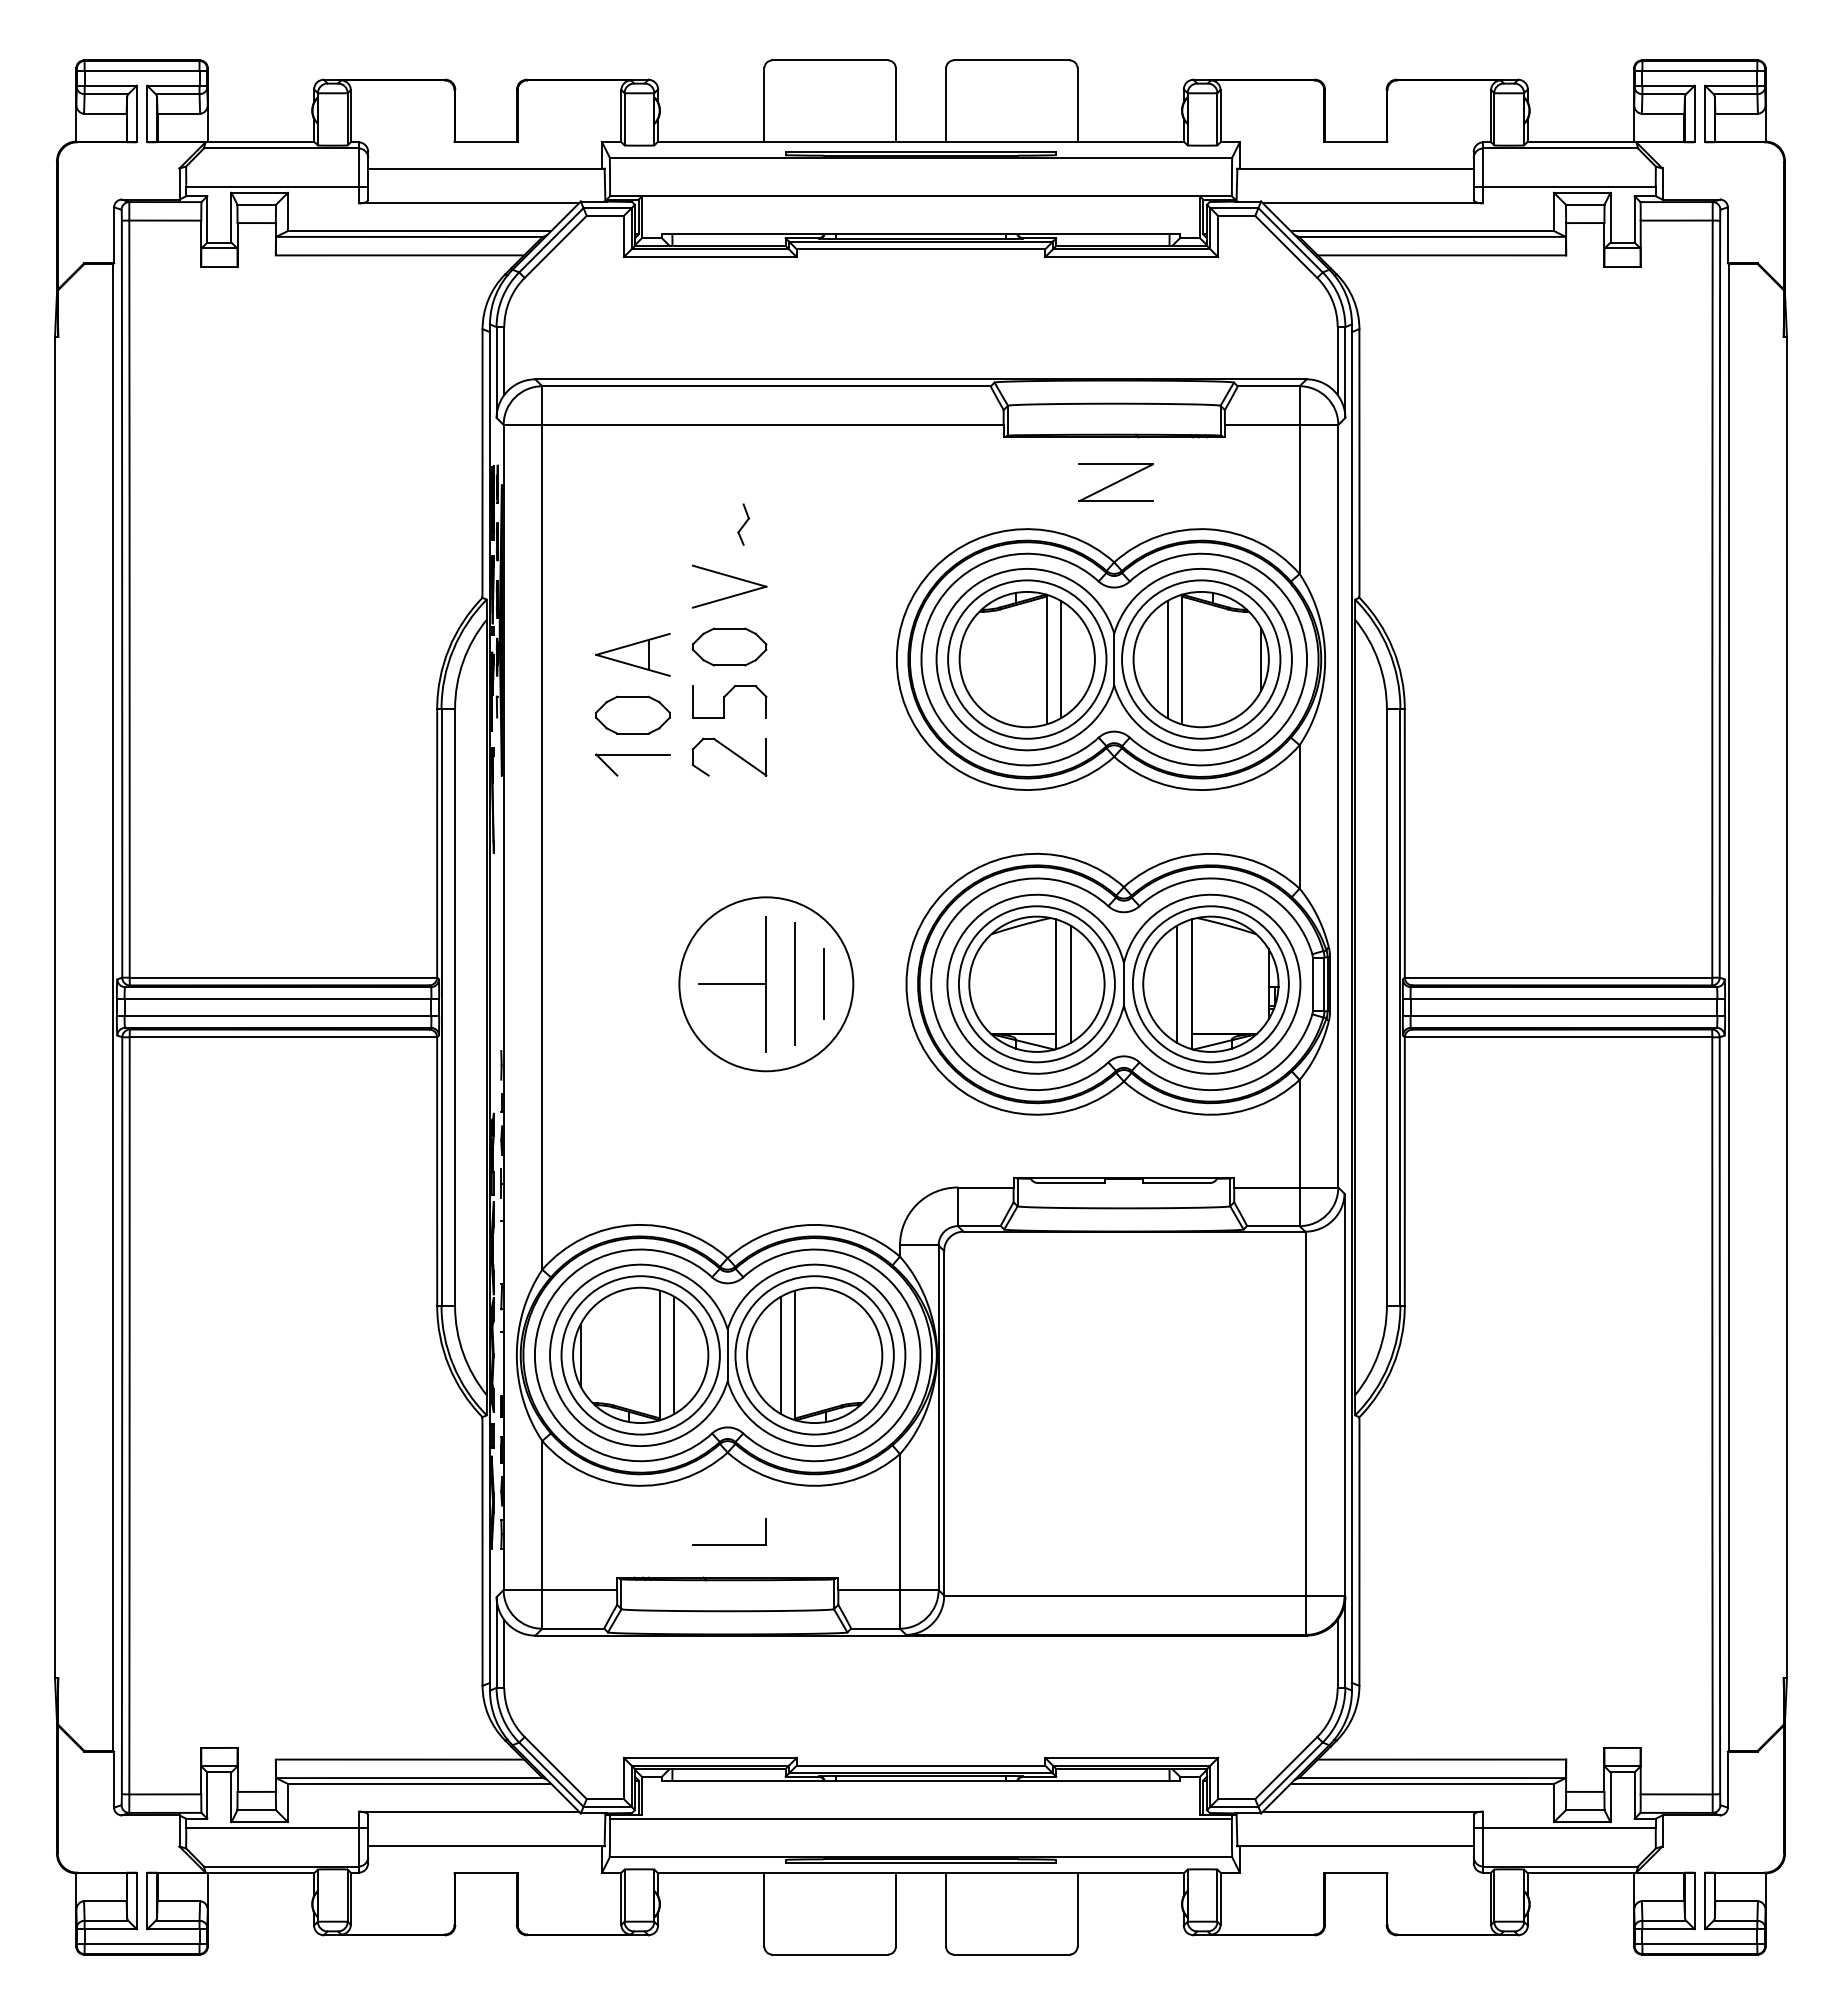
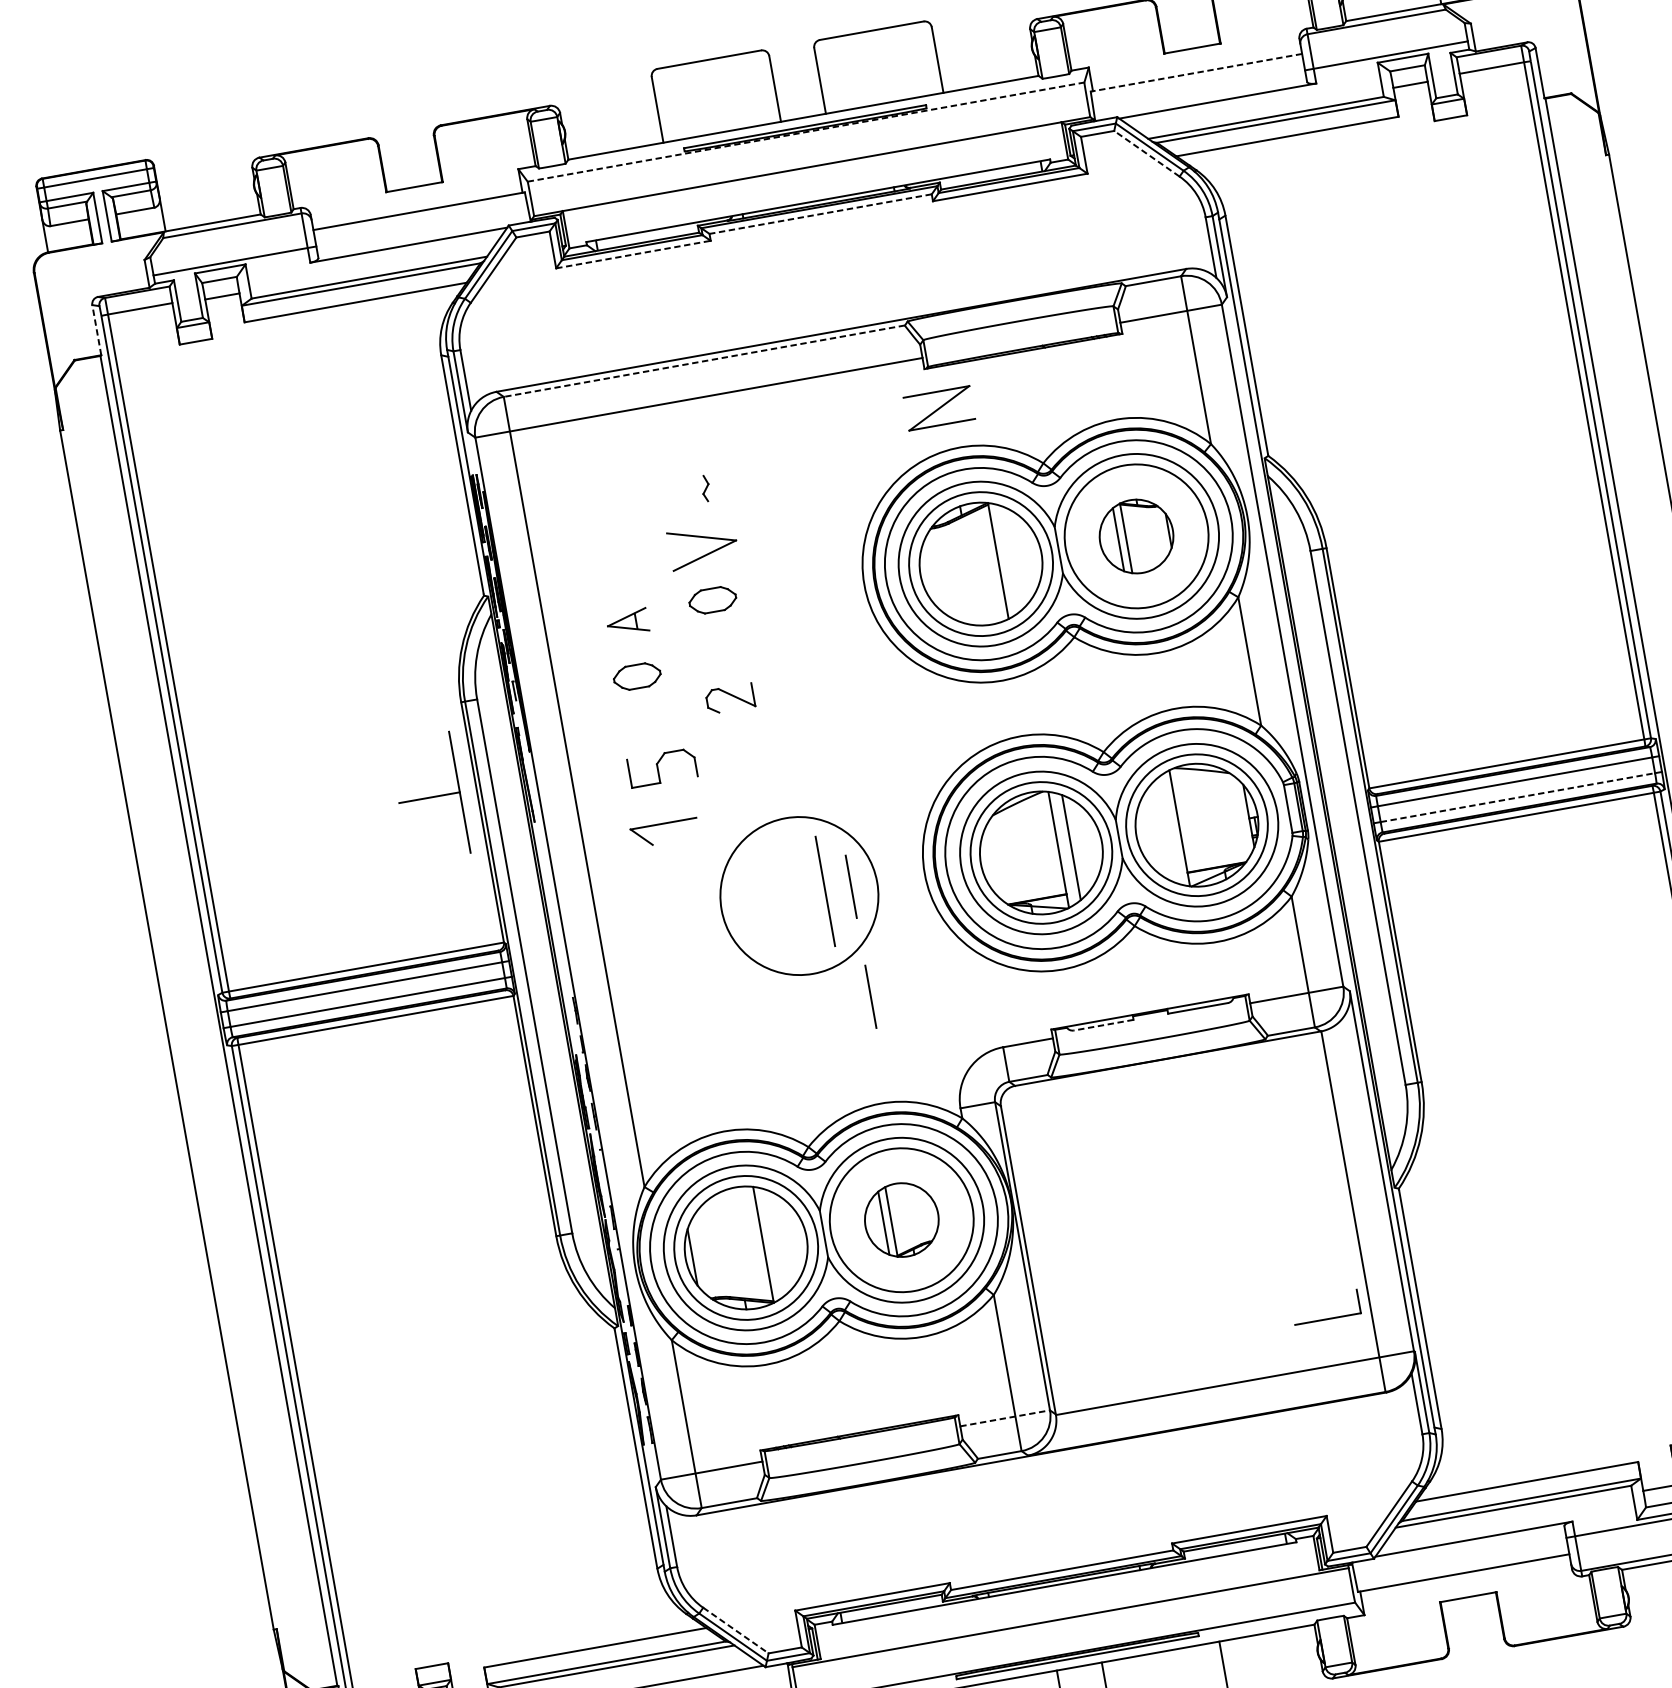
line: (921, 157) -> (806, 131), solid -> dashed
line: (1355, 168) -> (1196, 72), solid -> dashed
line: (114, 234) -> (97, 329), solid -> dashed
line: (1286, 246) -> (1147, 153), solid -> dashed
line: (920, 249) -> (820, 214), solid -> dashed
line: (710, 257) -> (633, 254), solid -> dashed
line: (766, 386) -> (704, 361), solid -> dashed
part: (1115, 482) -> (938, 408), moved
part: (743, 524) -> (705, 488), size x0.7
part: (729, 646) -> (712, 599), size x0.7
part: (632, 654) -> (627, 622), size x0.6
line: (1060, 659) -> (1010, 558), removed
part: (1200, 659) -> (1135, 536), size x0.6
part: (729, 701) -> (662, 767), moved
part: (632, 714) -> (636, 676), size x0.7
part: (632, 755) -> (663, 824), moved
part: (729, 756) -> (730, 698), size x0.7
part: (732, 984) -> (429, 797), moved
line: (1177, 984) -> (1167, 830), removed
line: (1564, 1016) -> (1518, 797), solid -> dashed
line: (823, 1106) -> (870, 996), added
line: (1070, 1182) -> (1103, 1024), solid -> dashed
part: (814, 1354) -> (901, 1219), size x0.6
line: (674, 1355) -> (776, 1242), removed
part: (729, 1544) -> (1327, 1318), moved
line: (888, 1590) -> (1005, 1418), solid -> dashed
line: (555, 1768) -> (735, 1630), solid -> dashed

